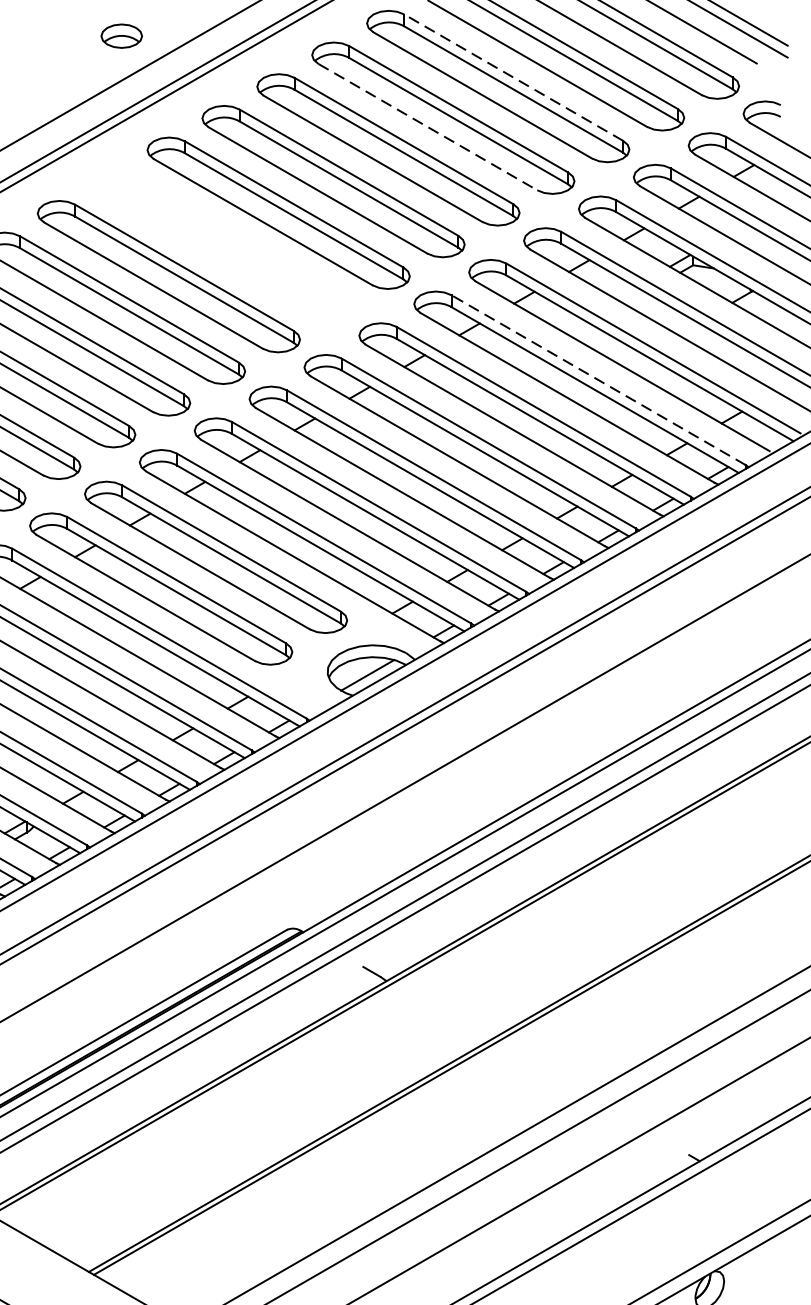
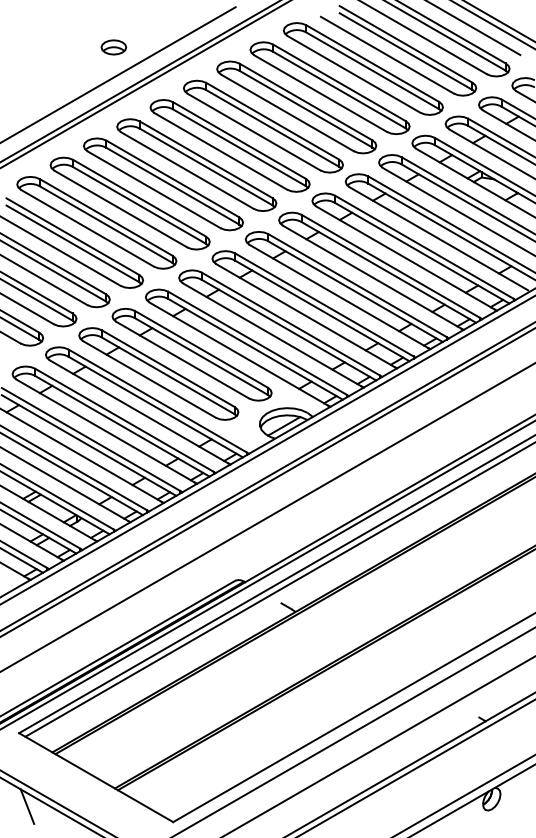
part: (121, 36) -> (113, 47), moved
line: (513, 77) -> (372, 63), dashed -> solid
line: (427, 126) -> (320, 93), dashed -> solid
part: (223, 243) -> (196, 164), added
line: (597, 378) -> (423, 246), dashed -> solid

